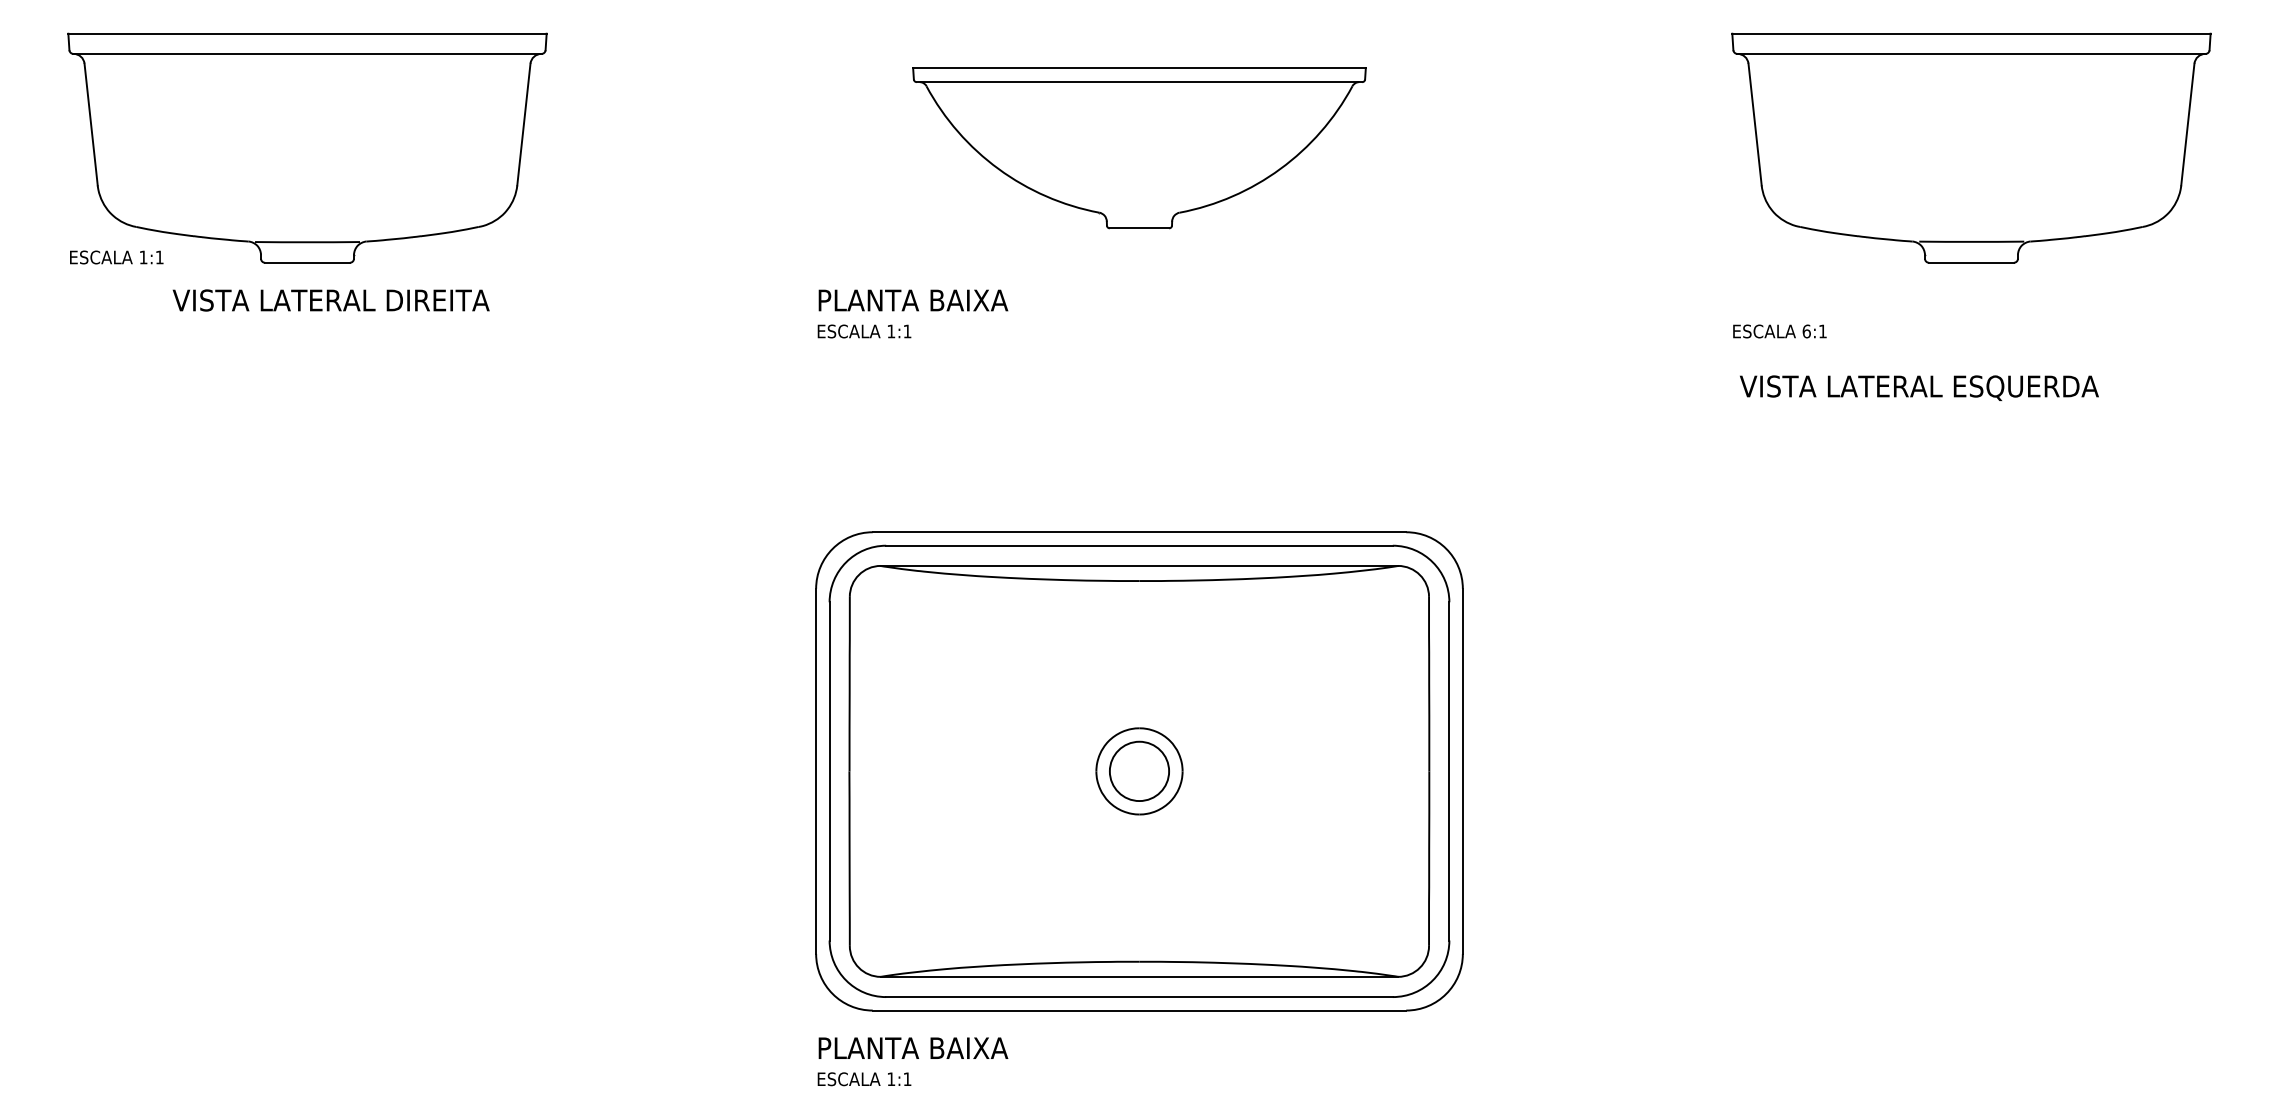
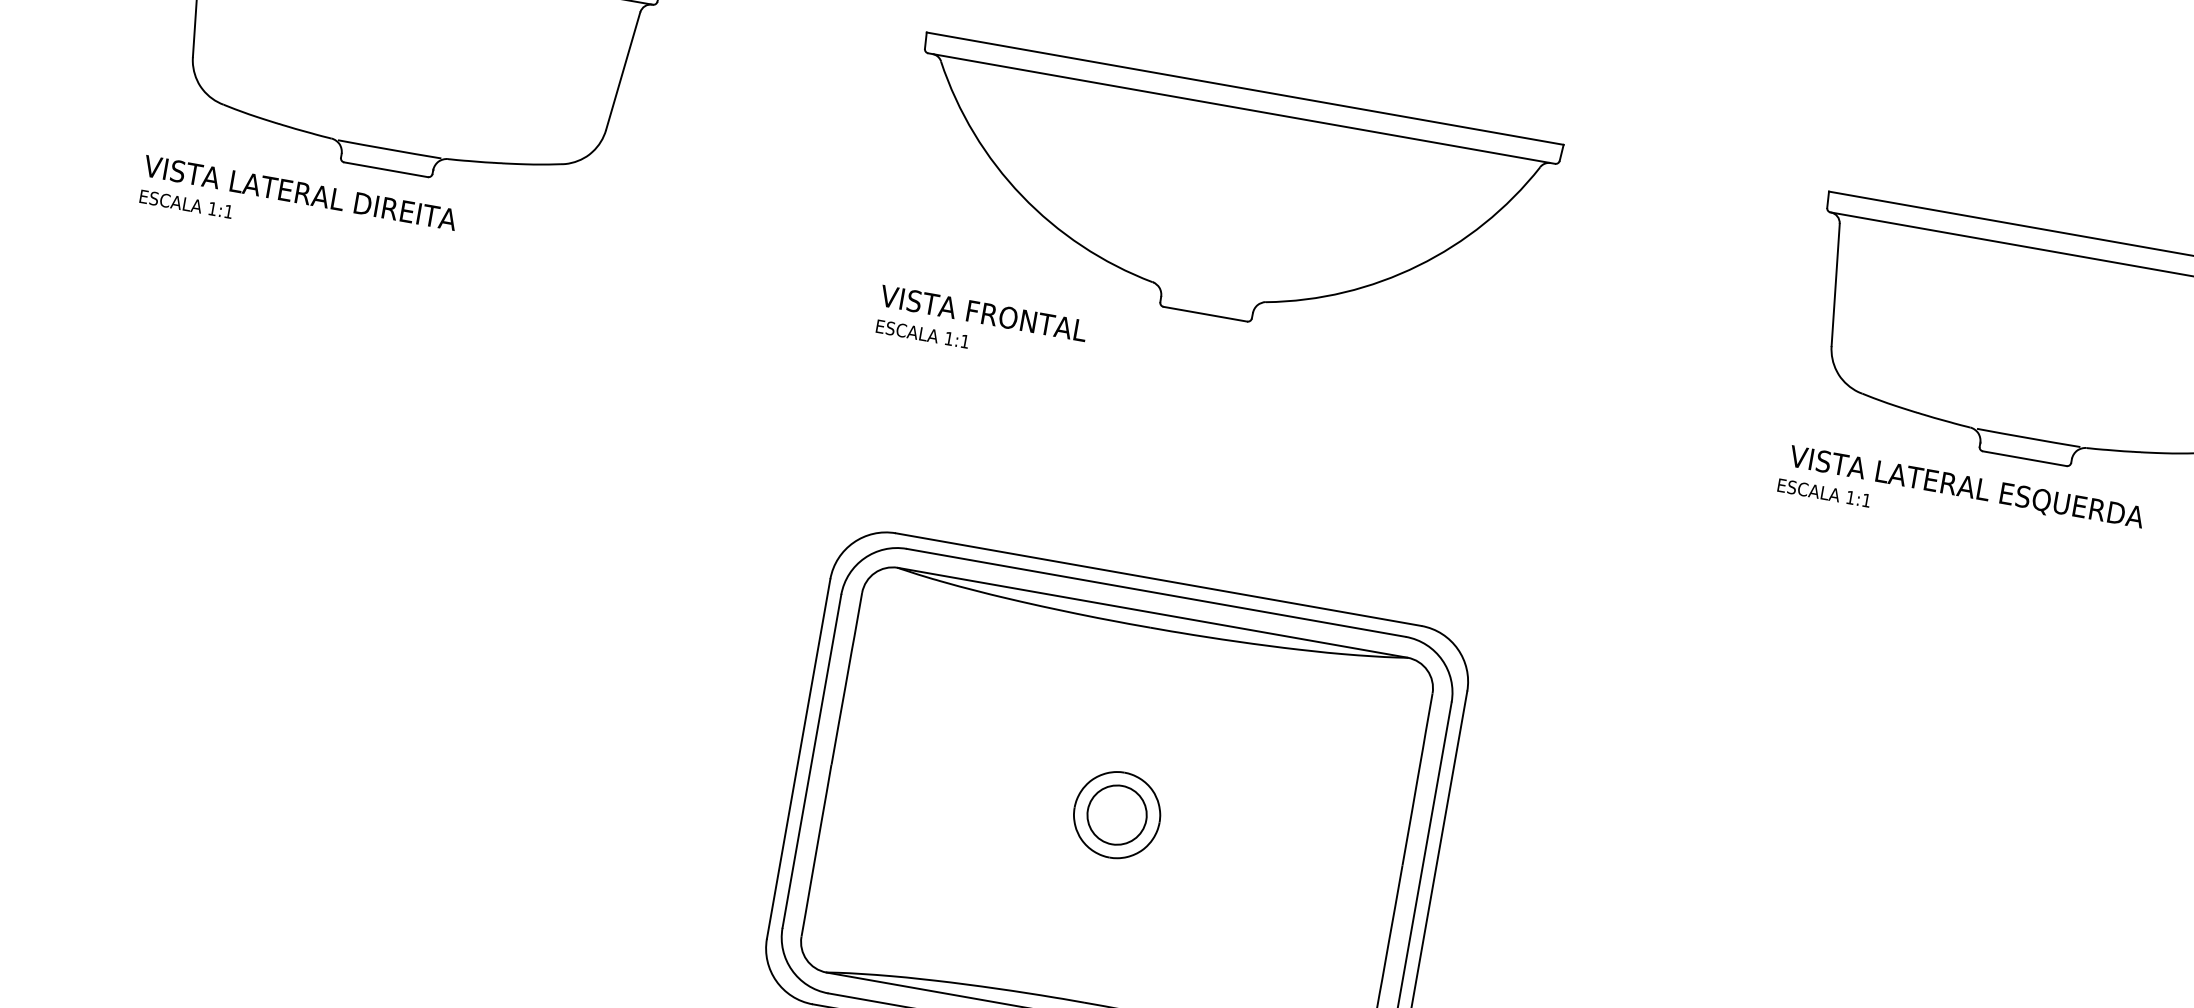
part: (1139, 147) -> (1225, 200), size x1.43
text: (116, 257) -> (186, 204), moved
text: (330, 300) -> (299, 192), moved
text: (920, 300) -> (983, 313), PLANTA BAIXA -> VISTA FRONTAL
text: (1806, 331) -> (1850, 497), 6:1 -> 1:1
text: (1919, 387) -> (1966, 487), moved

